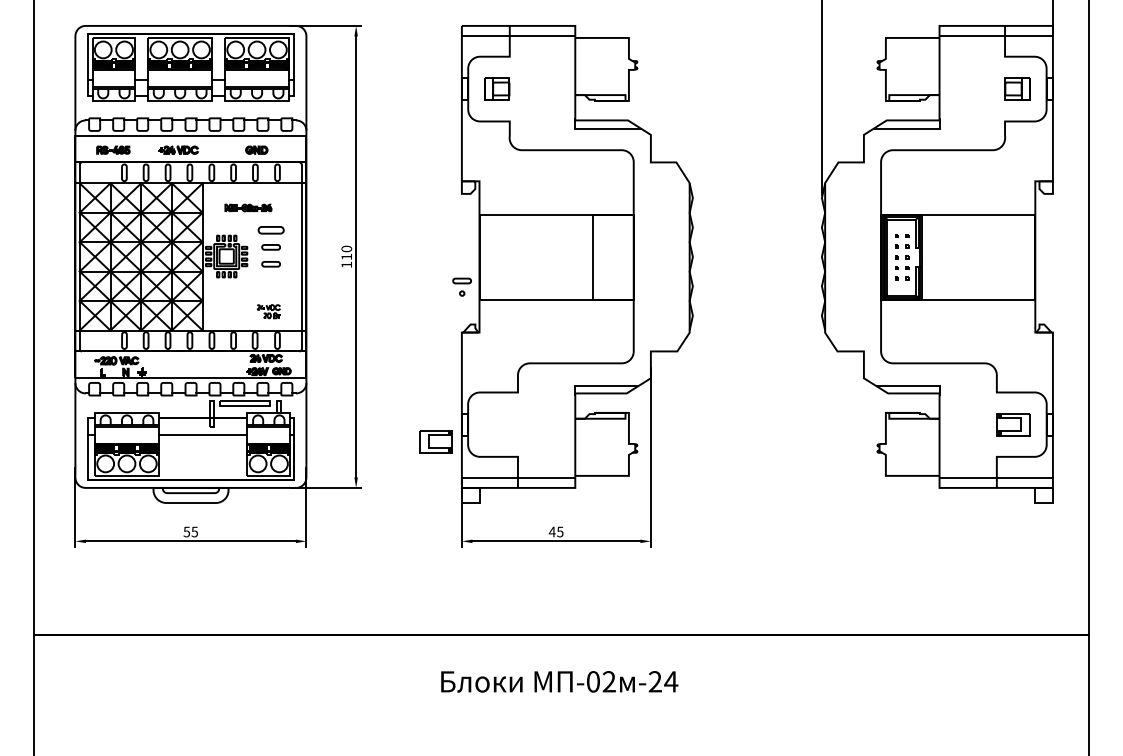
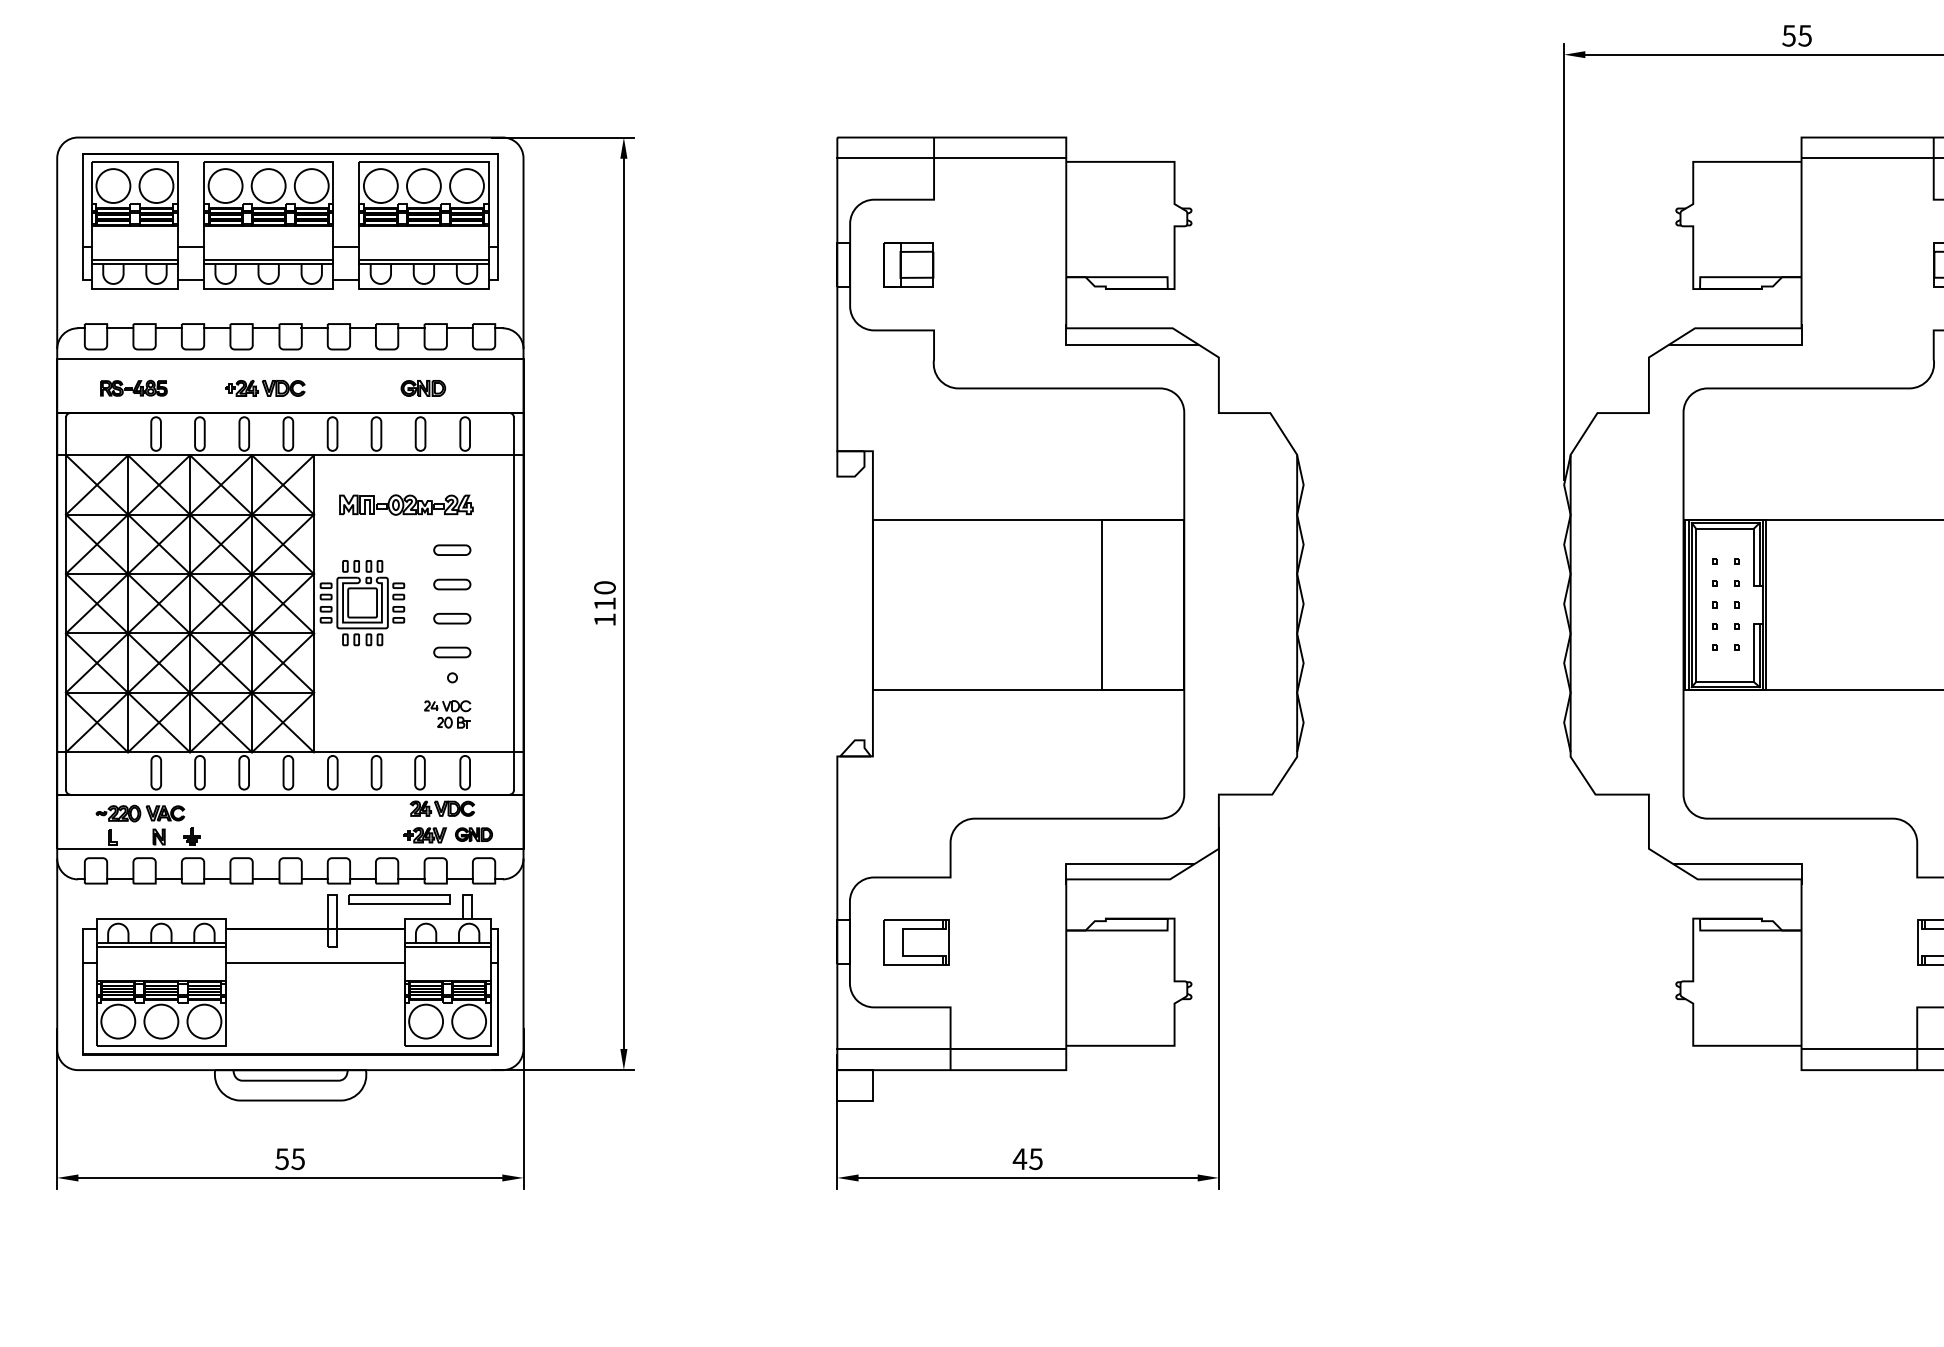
part: (248, 207) -> (406, 504), size x1.43
part: (270, 230) -> (451, 550), size x0.71
part: (461, 286) -> (451, 663), moved
part: (435, 441) -> (915, 942), moved

